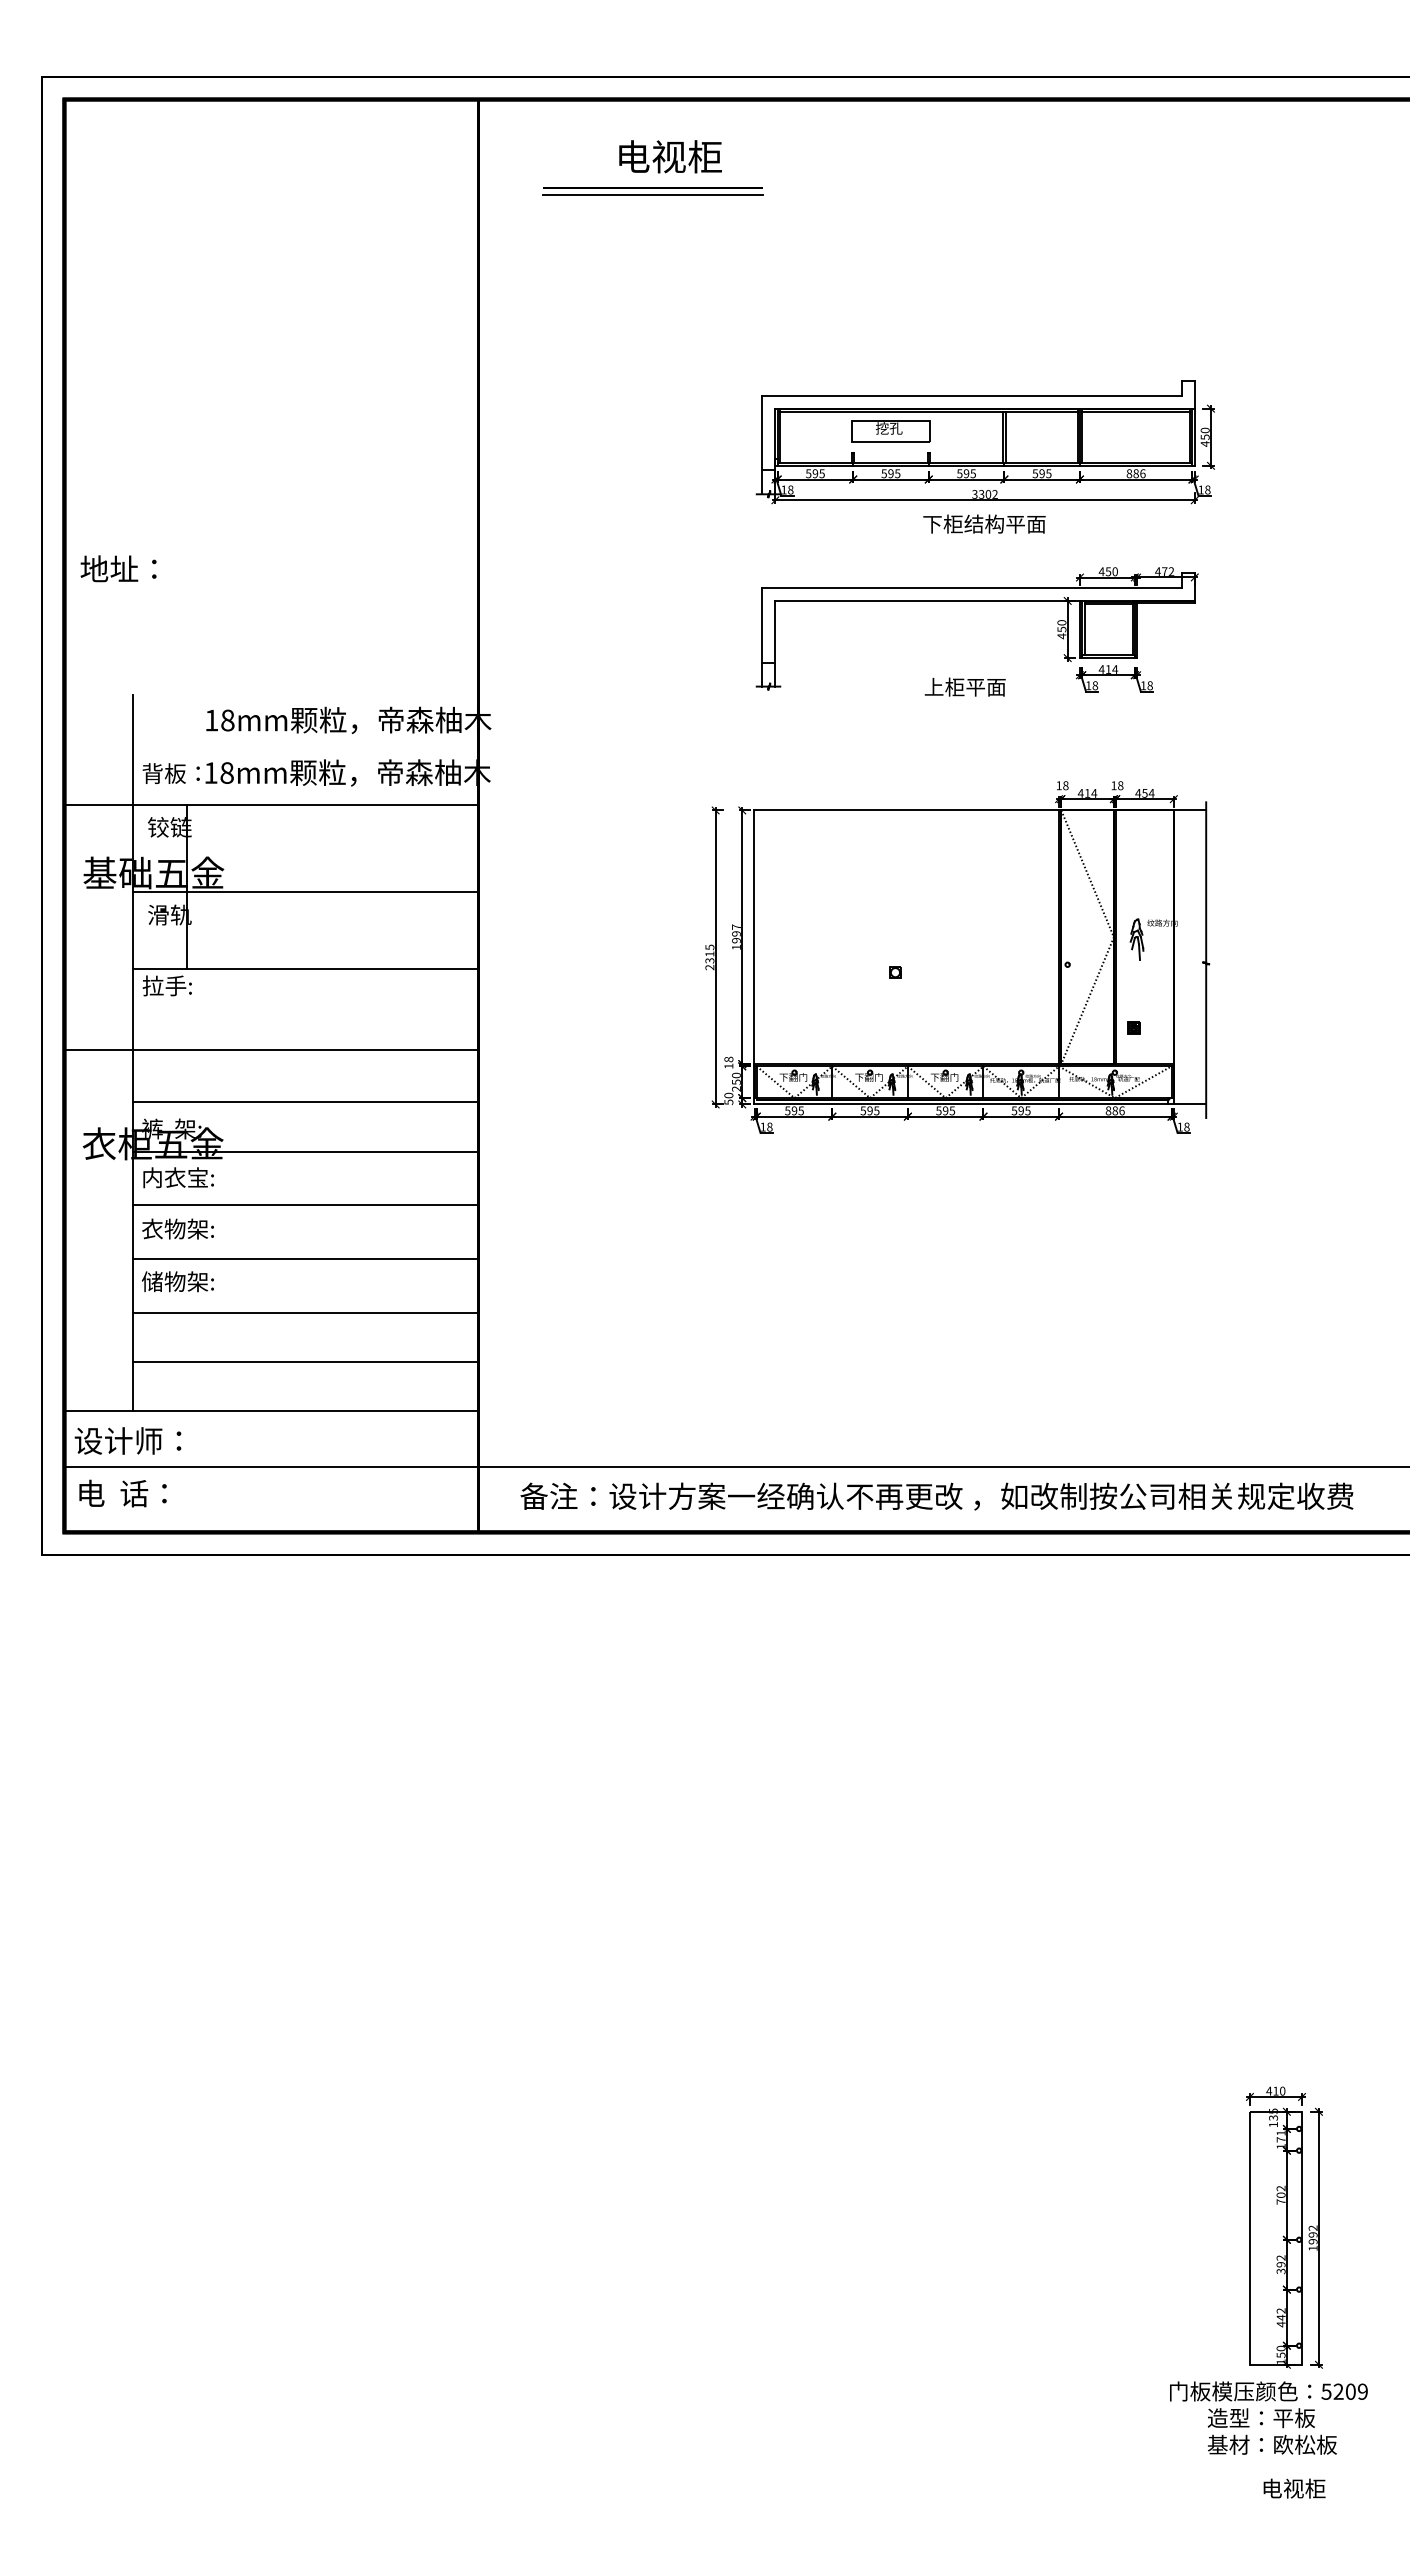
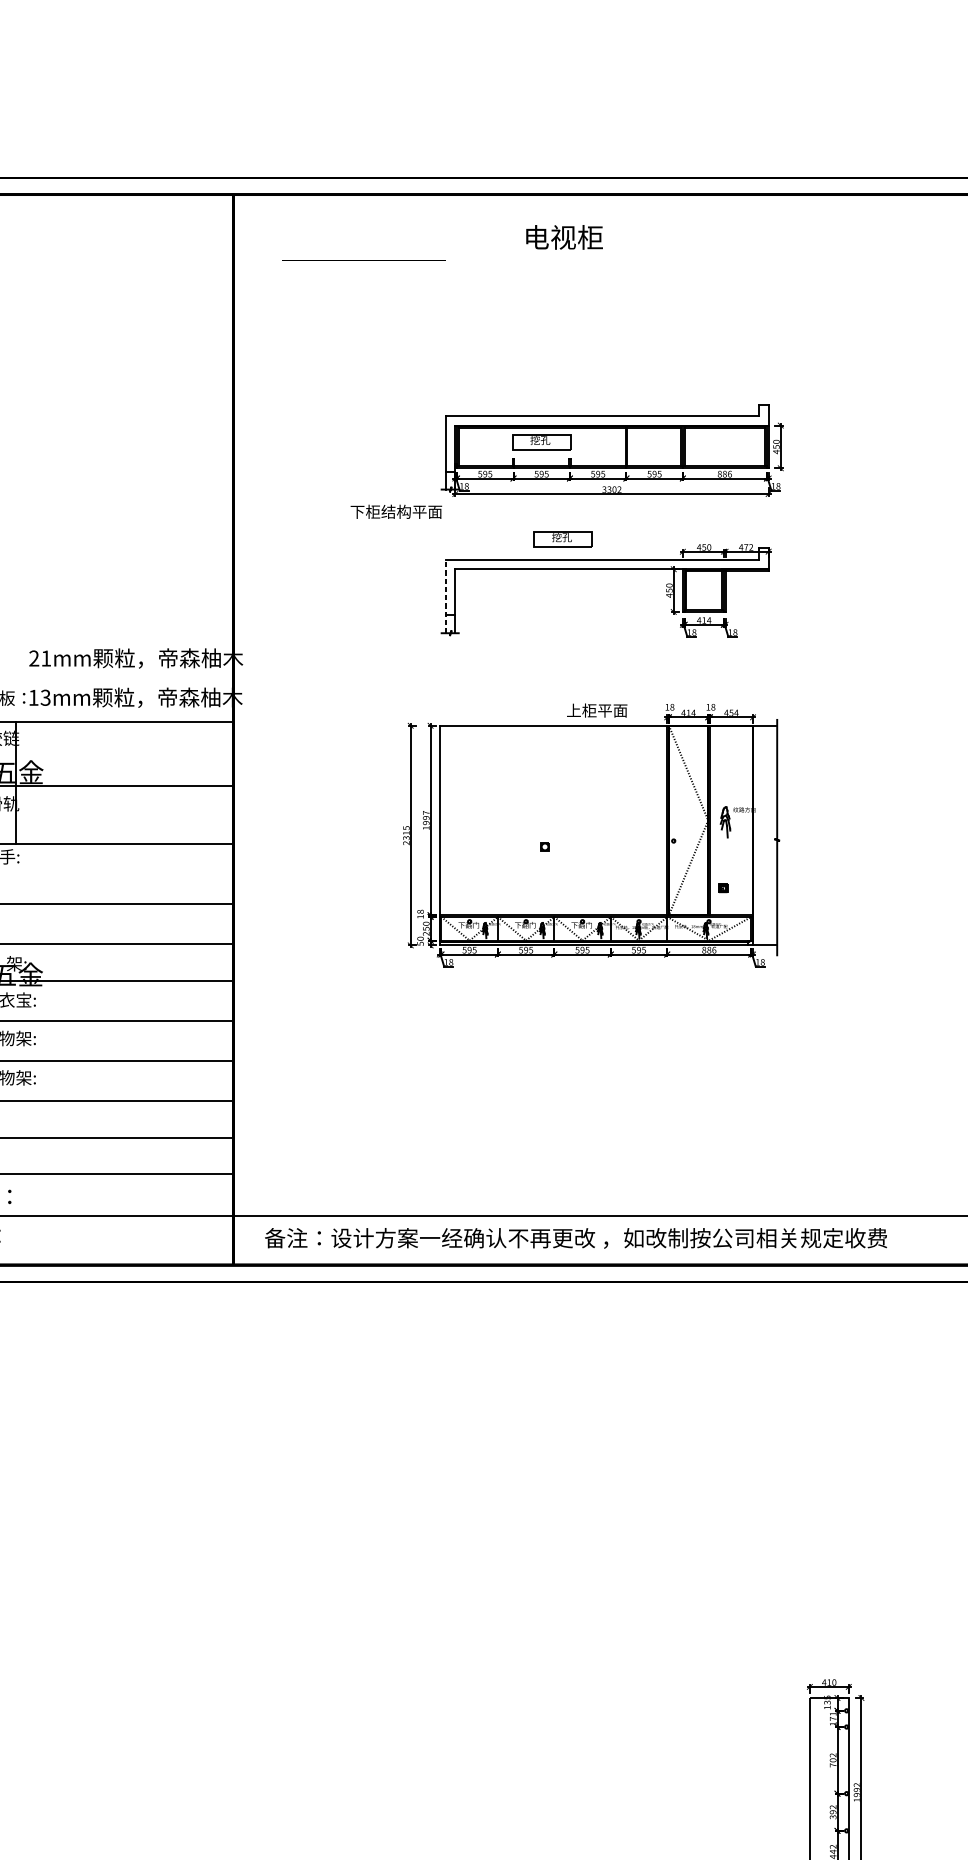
text: (670, 156) -> (564, 237), moved
line: (652, 194) -> (363, 265), removed
text: (984, 523) -> (396, 511), moved
part: (919, 561) -> (563, 539), added
line: (762, 636) -> (445, 595), solid -> dashed
text: (964, 686) -> (596, 710), moved
text: (219, 720) -> (40, 658), 18mm -> 21mm
text: (226, 772) -> (45, 697), 18mm -> 13mm

